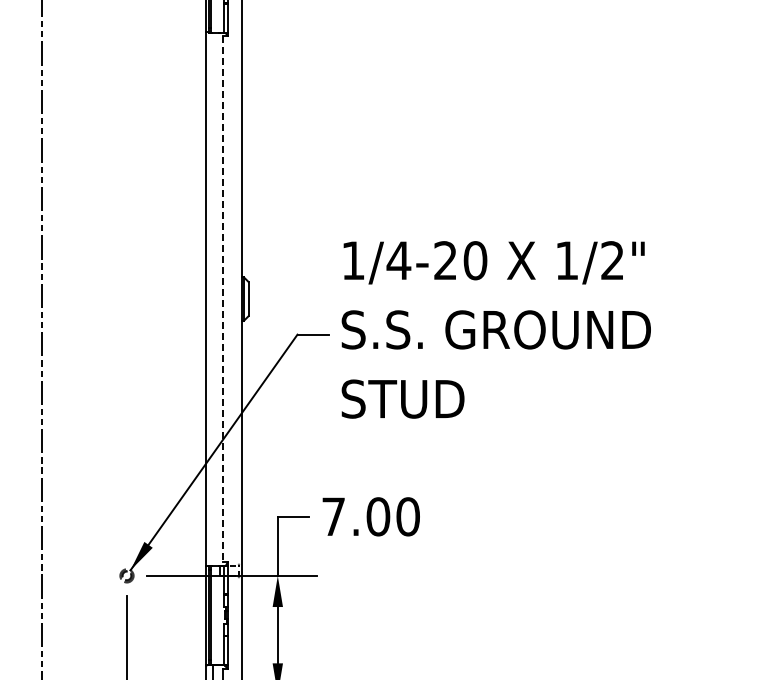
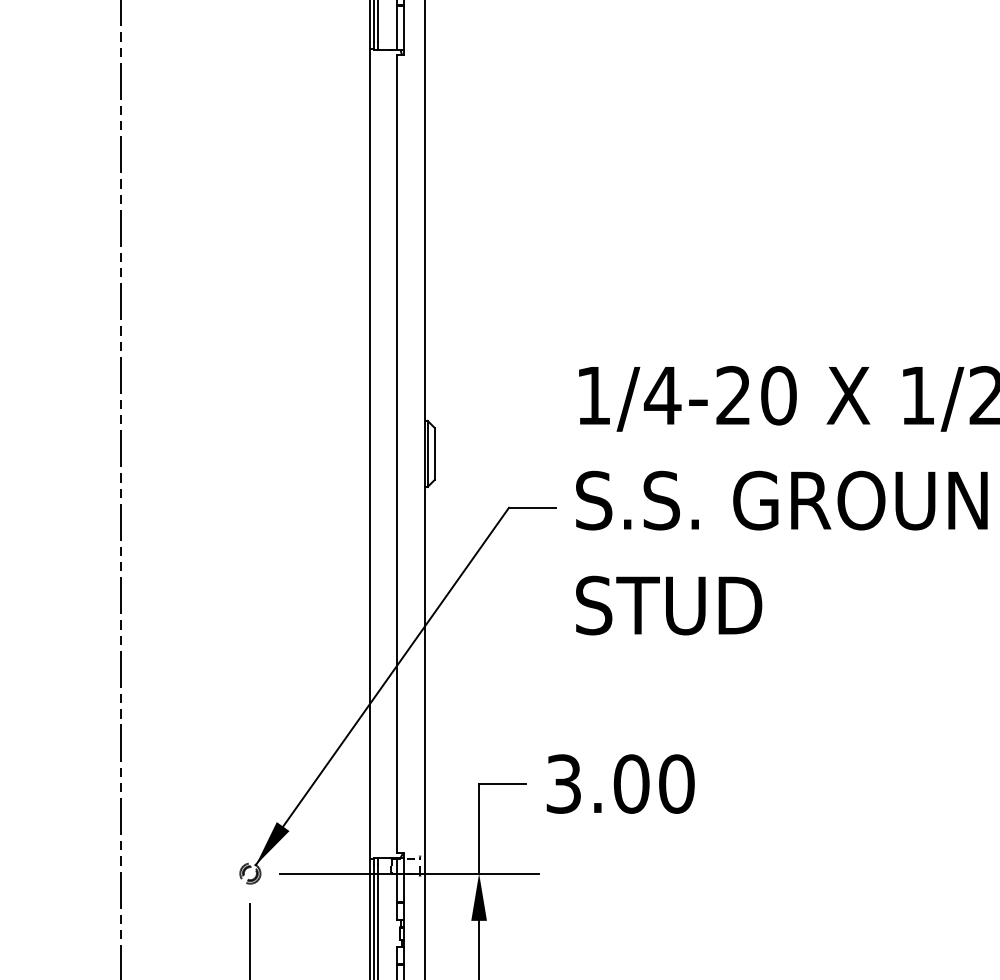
line: (223, 299) -> (396, 454), dashed -> solid
text: (333, 516) -> (563, 783), 7.00 -> 3.00

